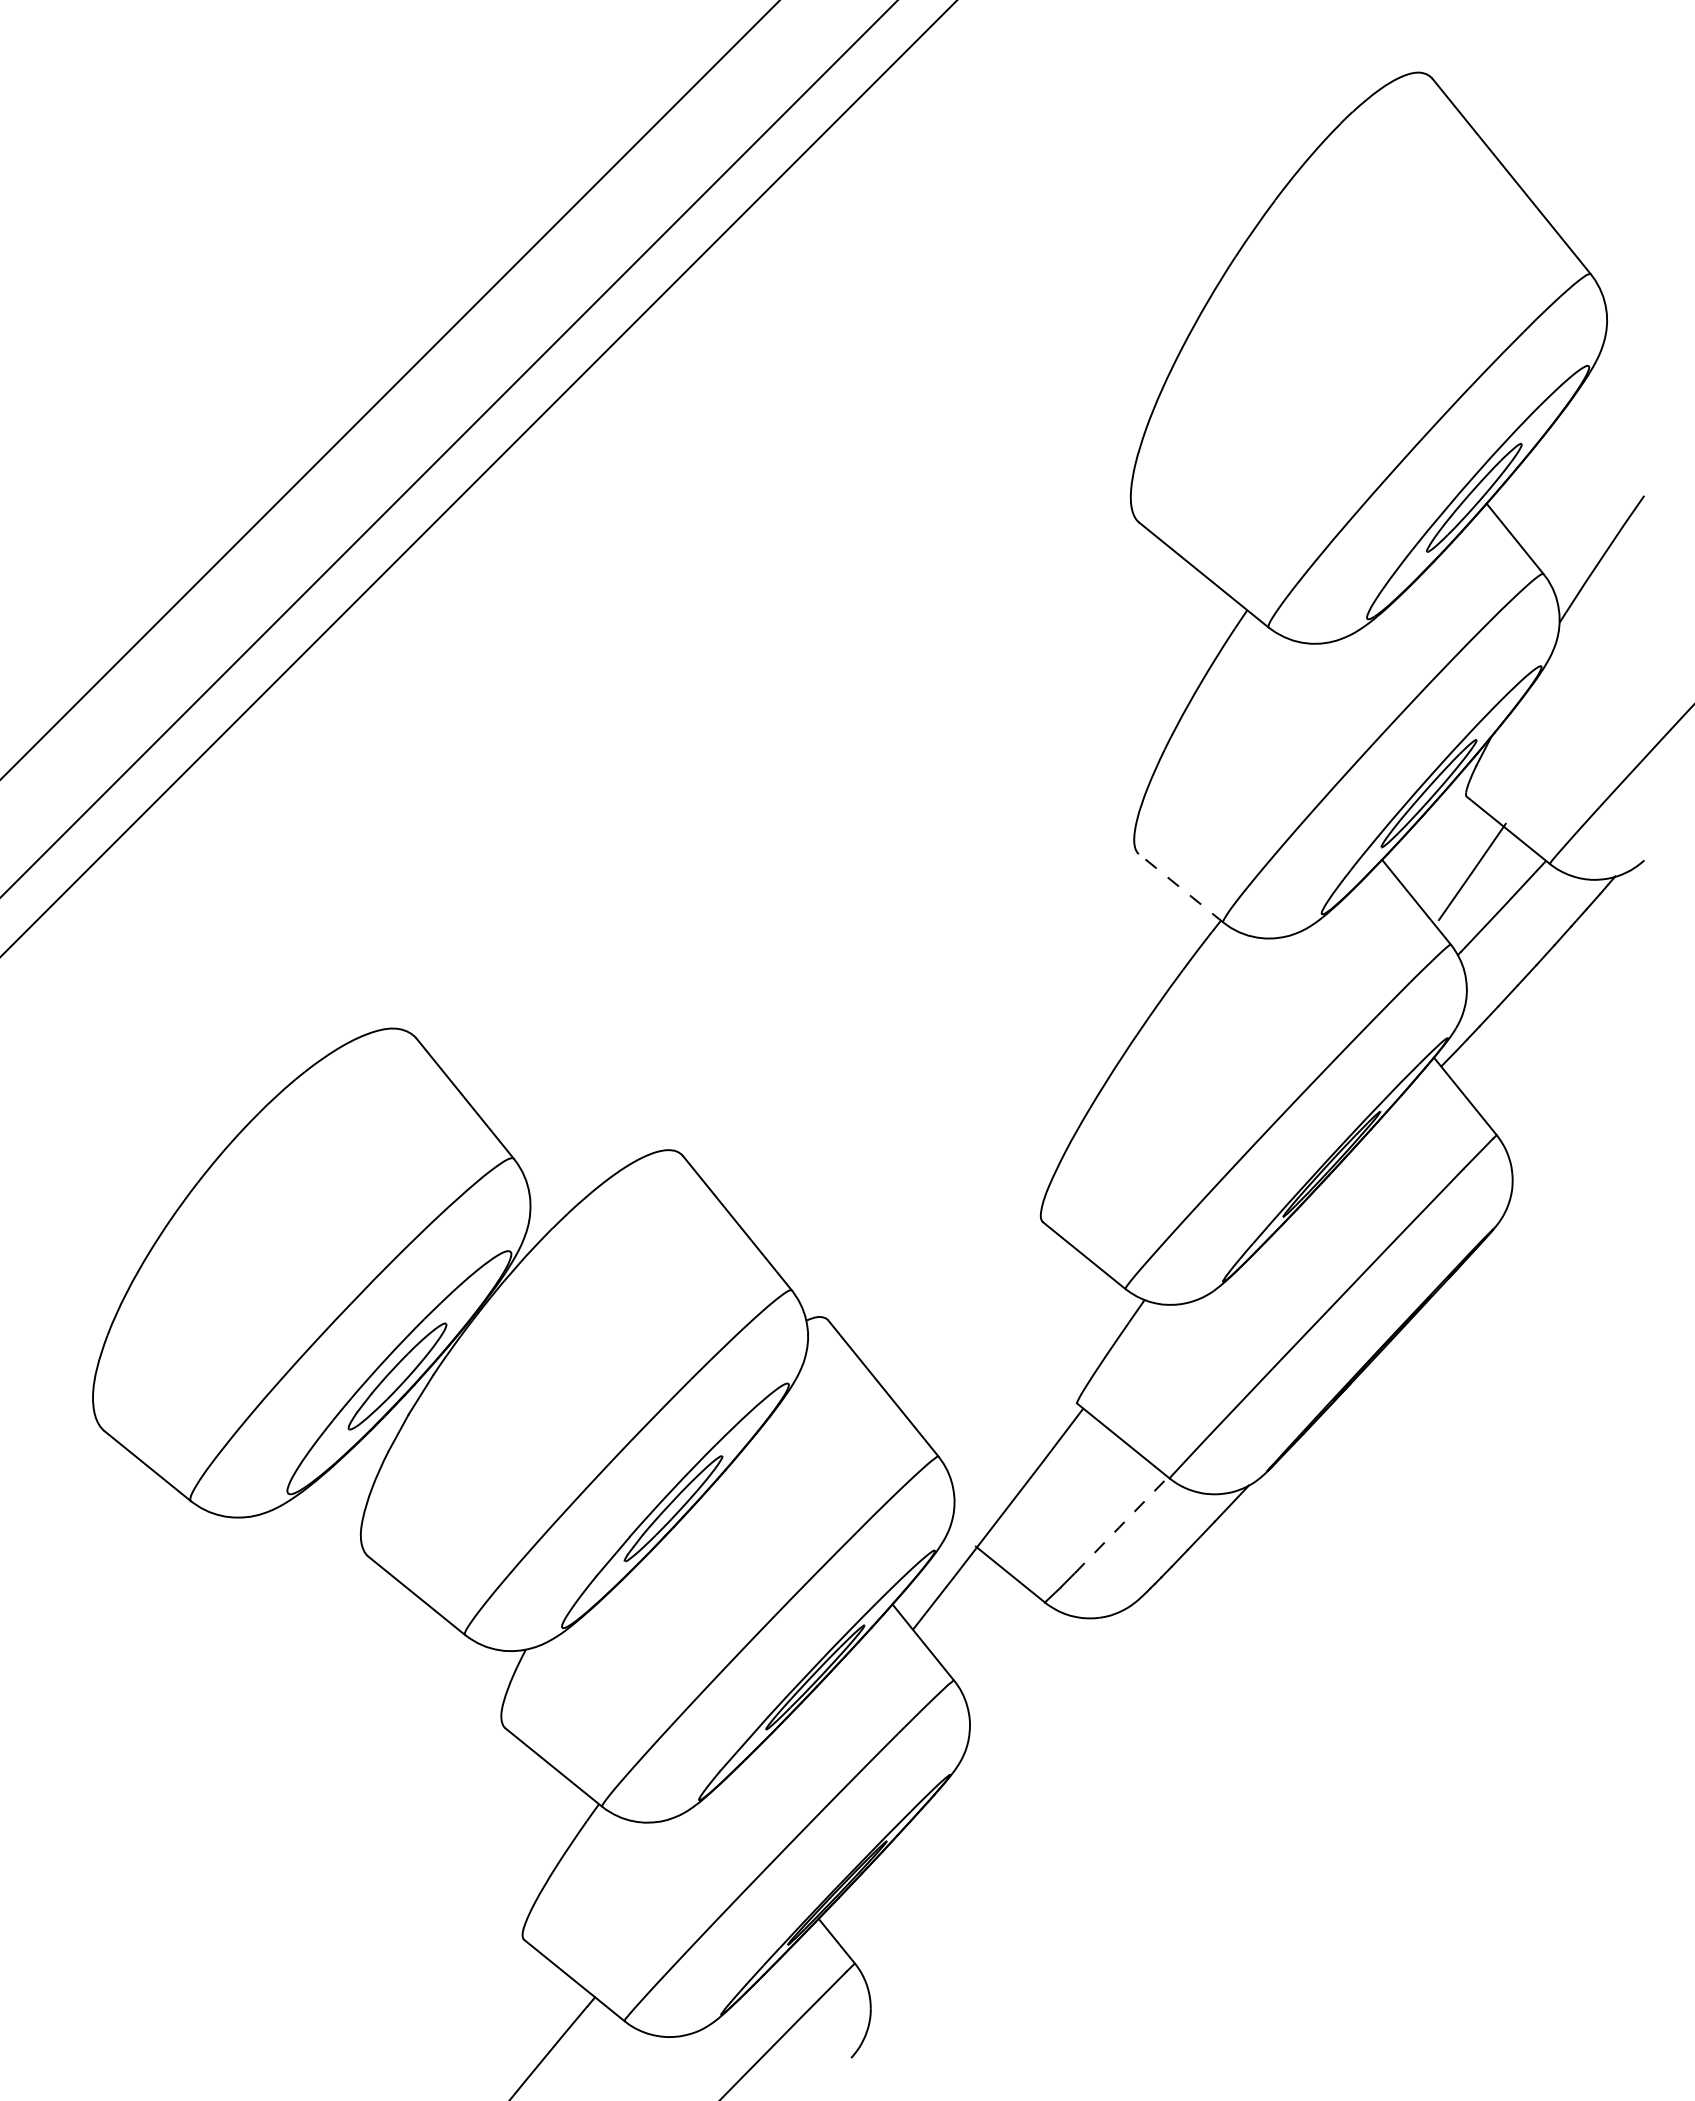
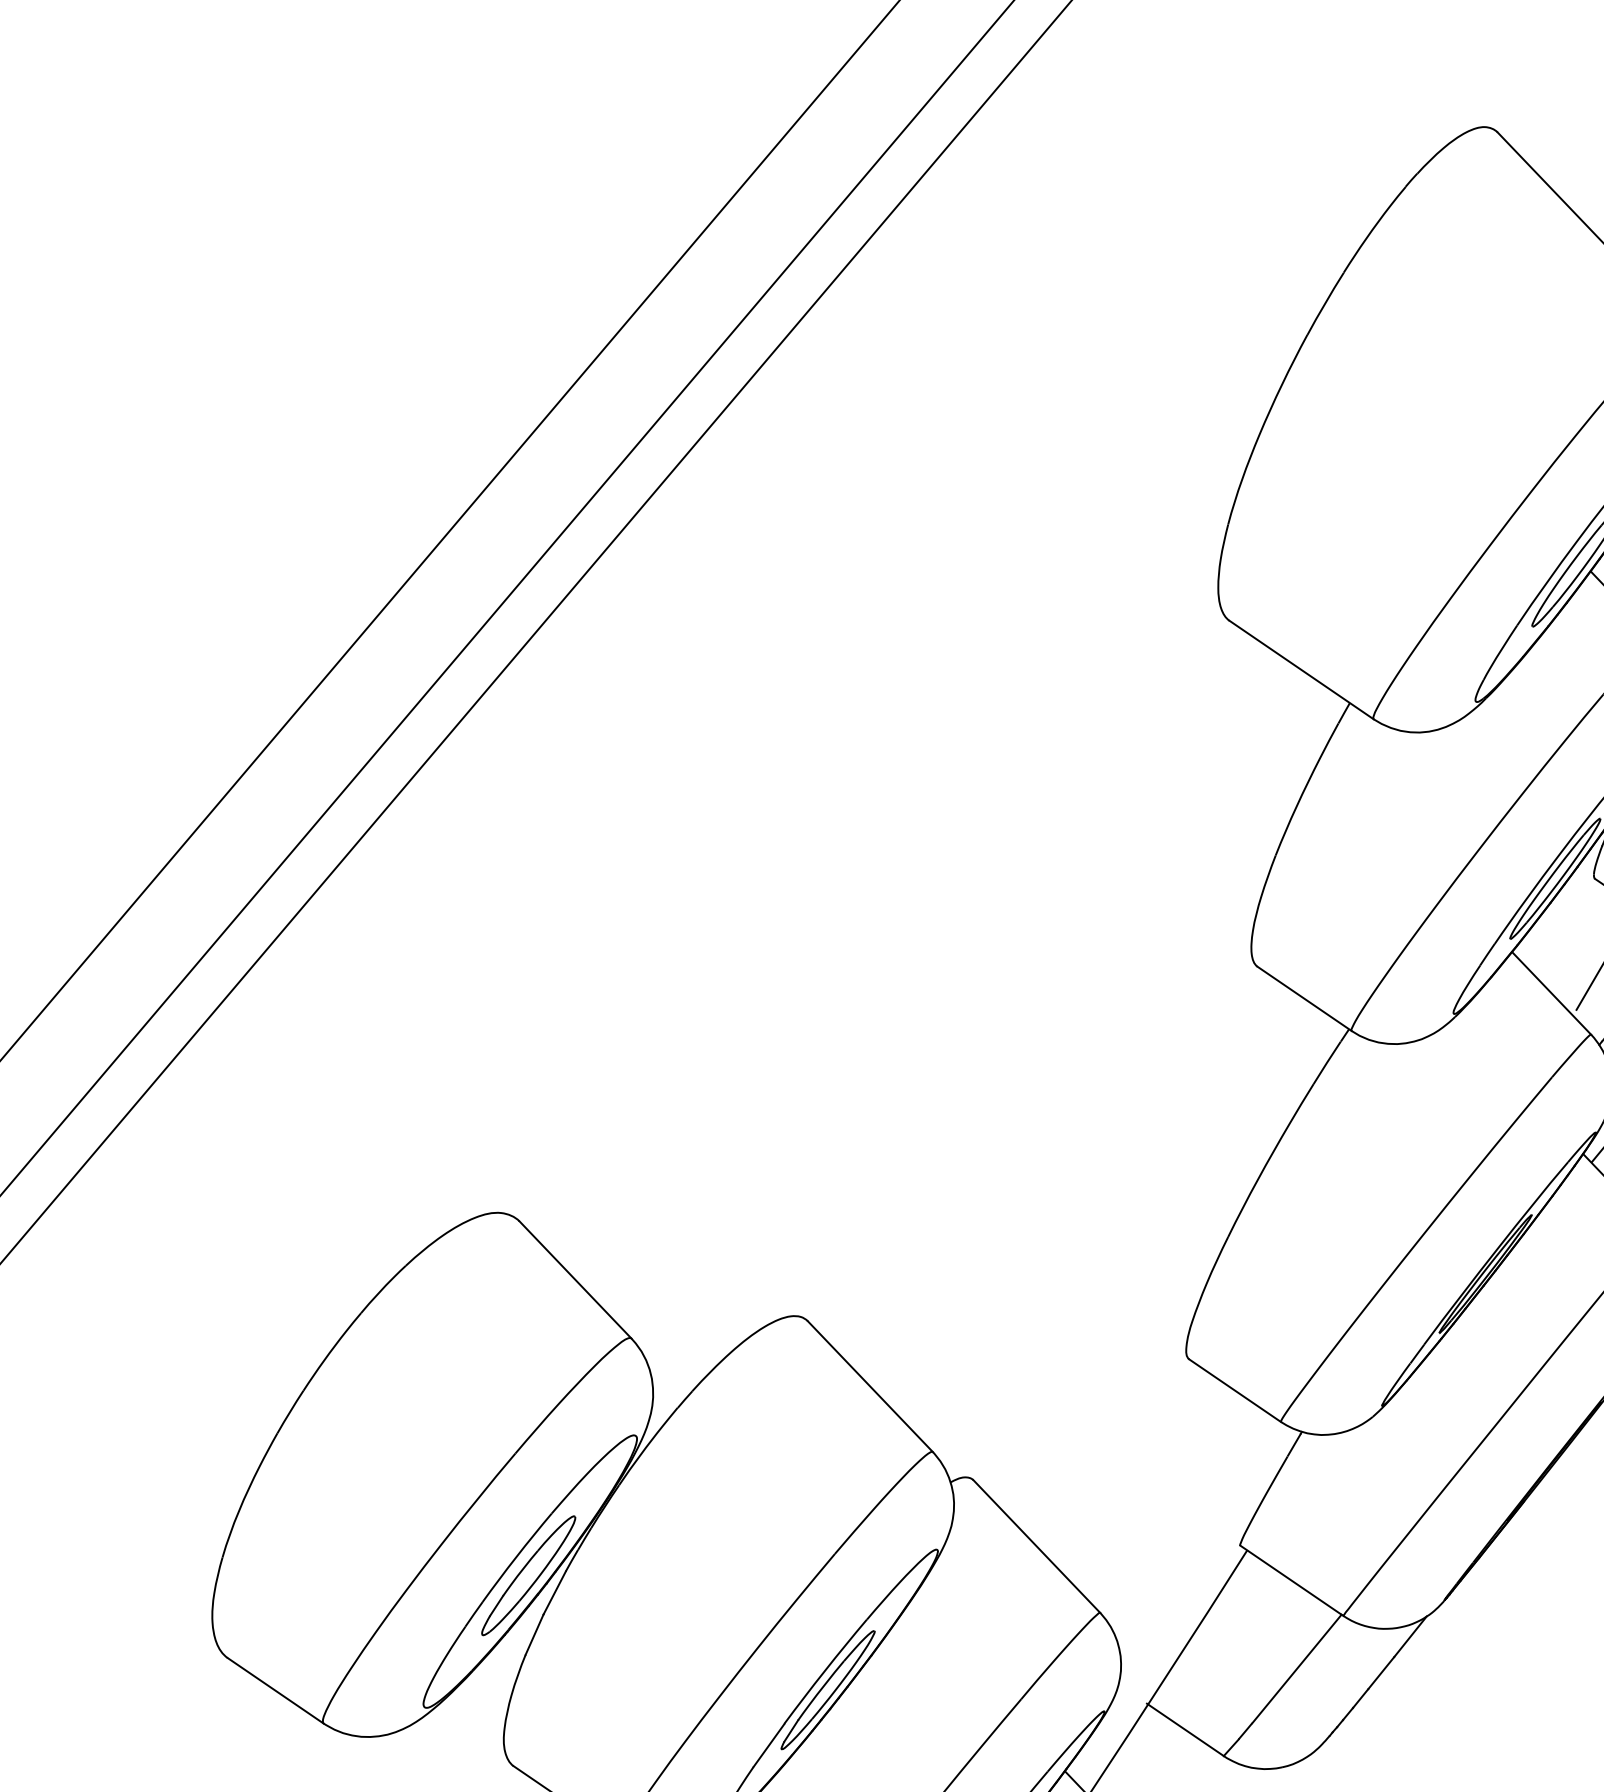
line: (1180, 887) -> (1303, 998), dashed -> solid
line: (1121, 1524) -> (1297, 1668), dashed -> solid

